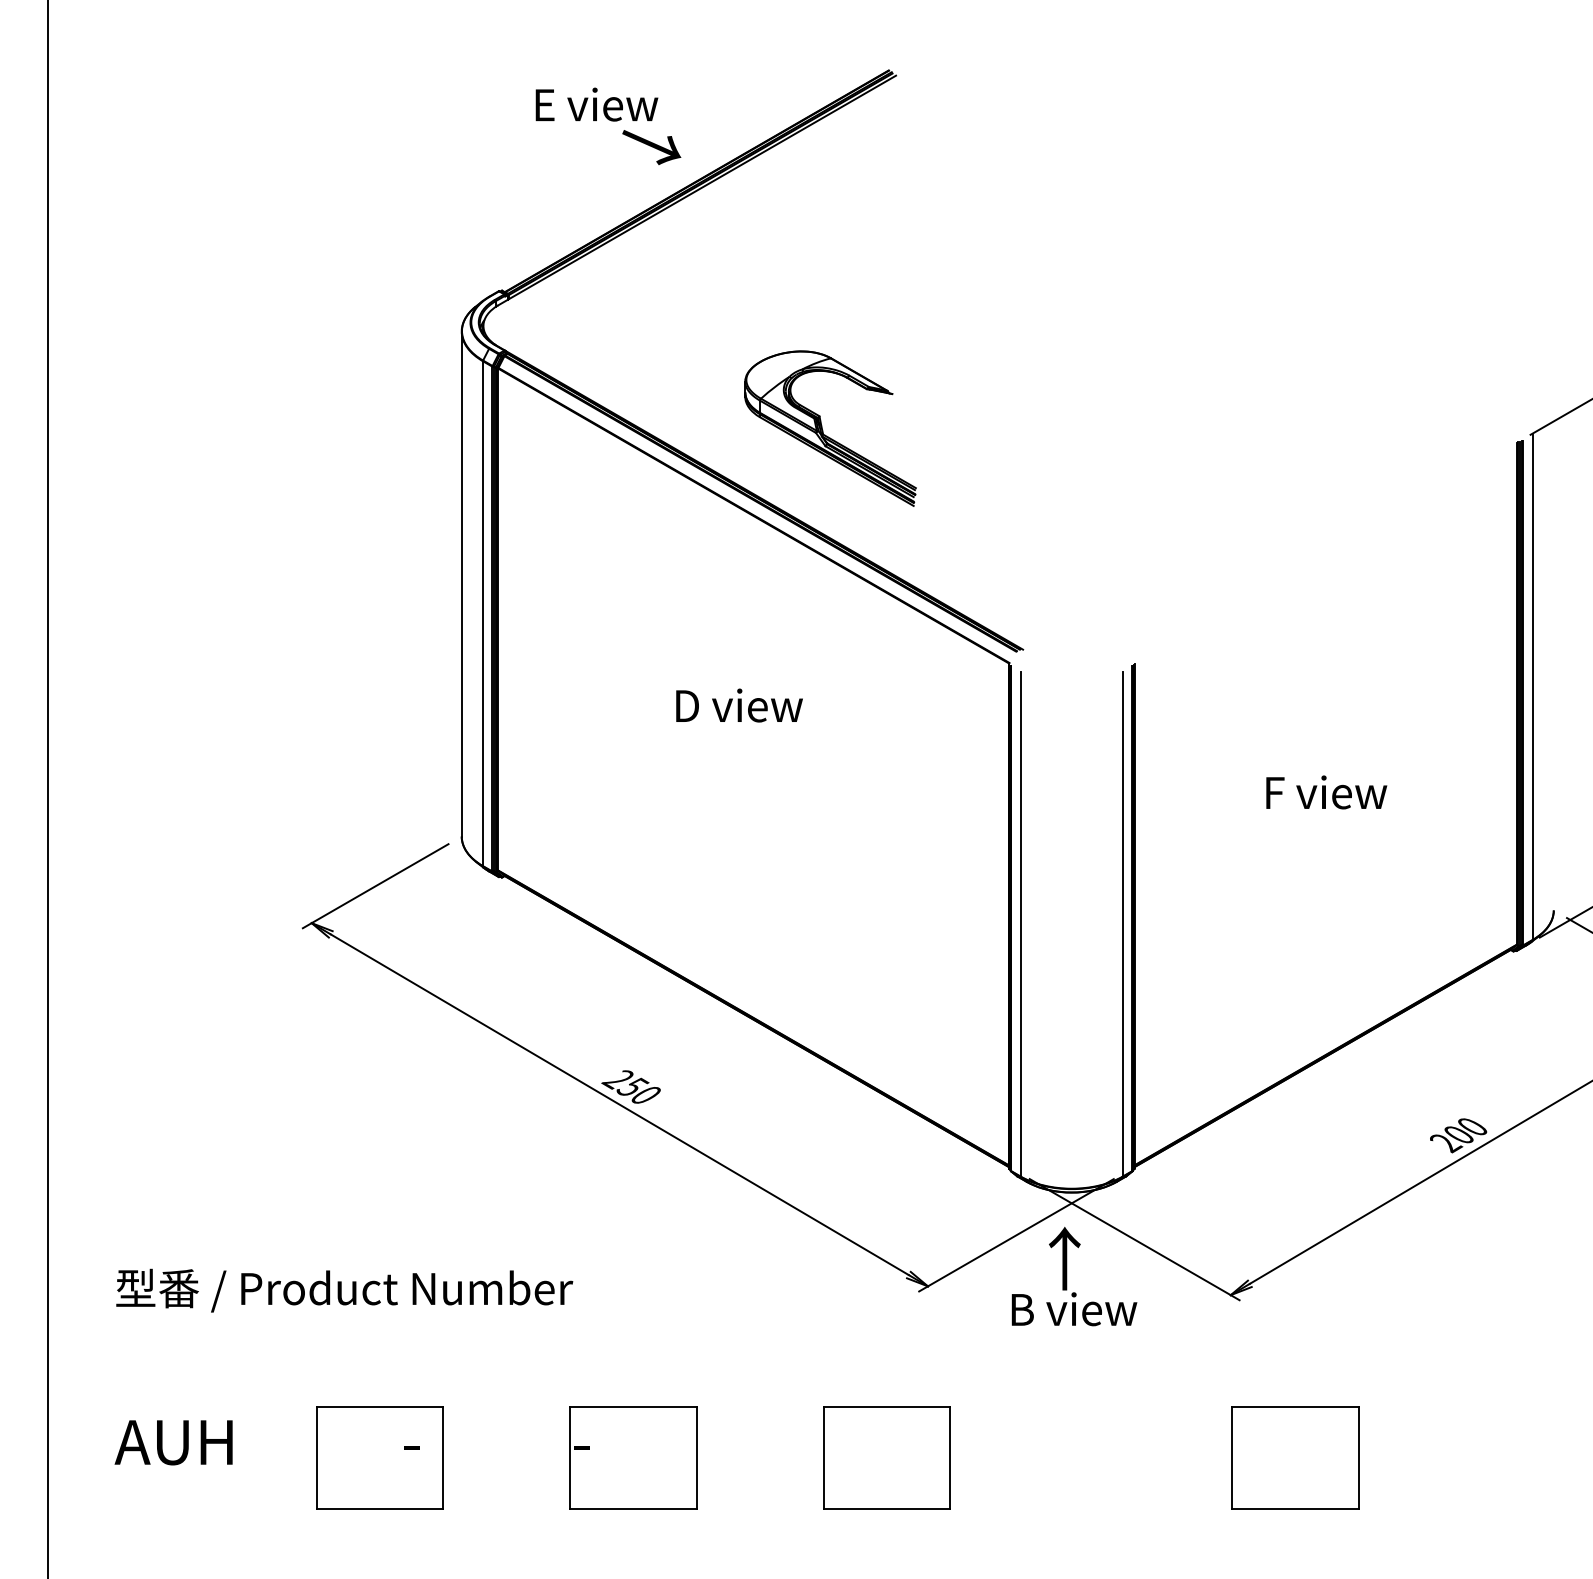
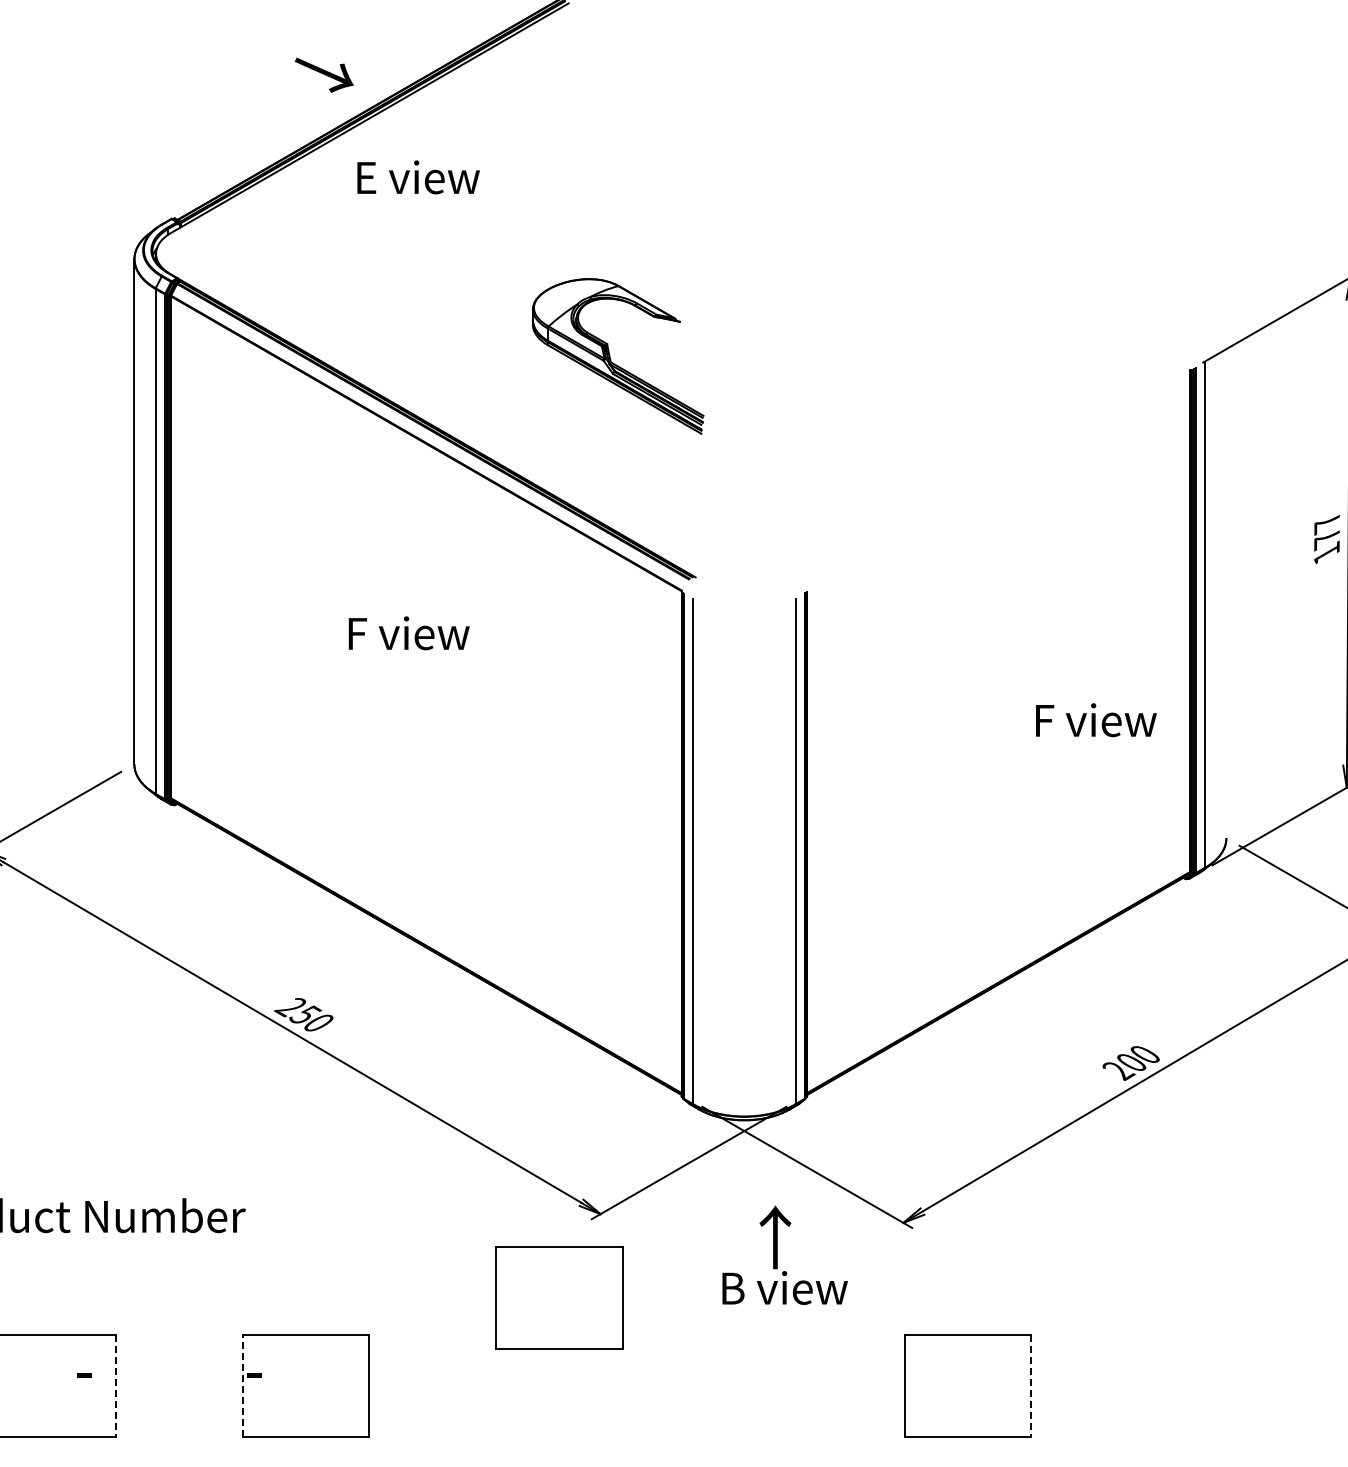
text: (596, 104) -> (418, 177), moved
part: (823, 430) -> (611, 358), moved
text: (741, 705) -> (414, 633), D view -> F view
text: (1326, 792) -> (1096, 720), moved
text: (1074, 1276) -> (785, 1255), moved
part: (886, 1457) -> (559, 1297), moved
line: (443, 1458) -> (116, 1386), solid -> dashed
line: (570, 1458) -> (243, 1386), solid -> dashed
line: (1358, 1458) -> (1031, 1386), solid -> dashed

